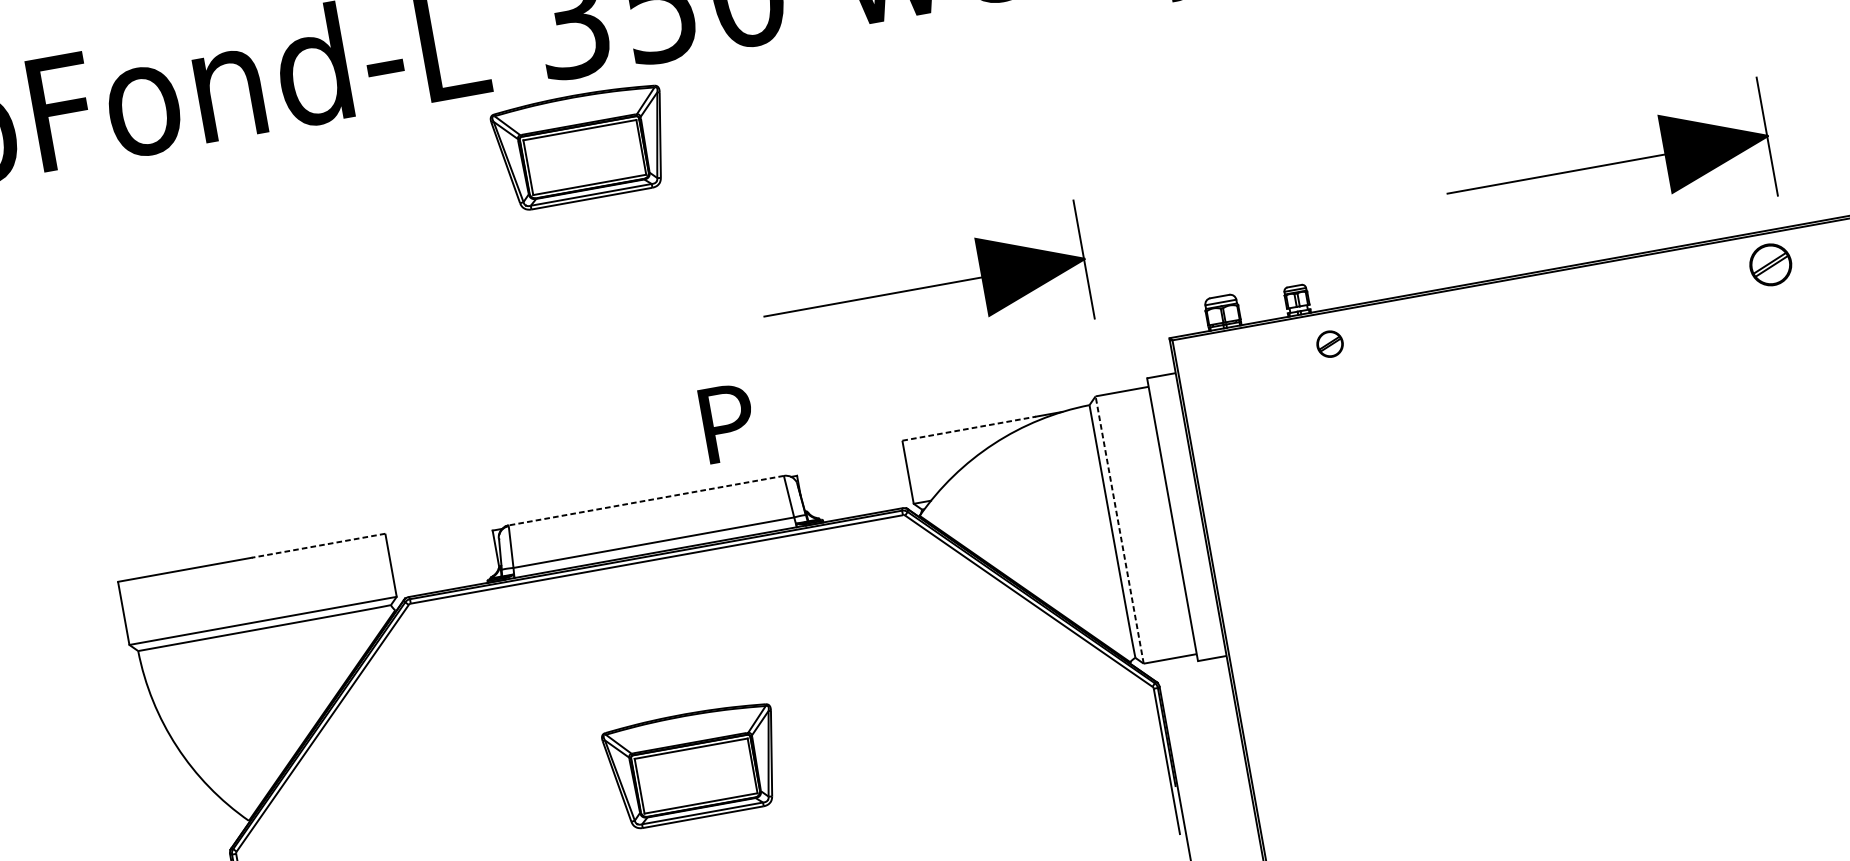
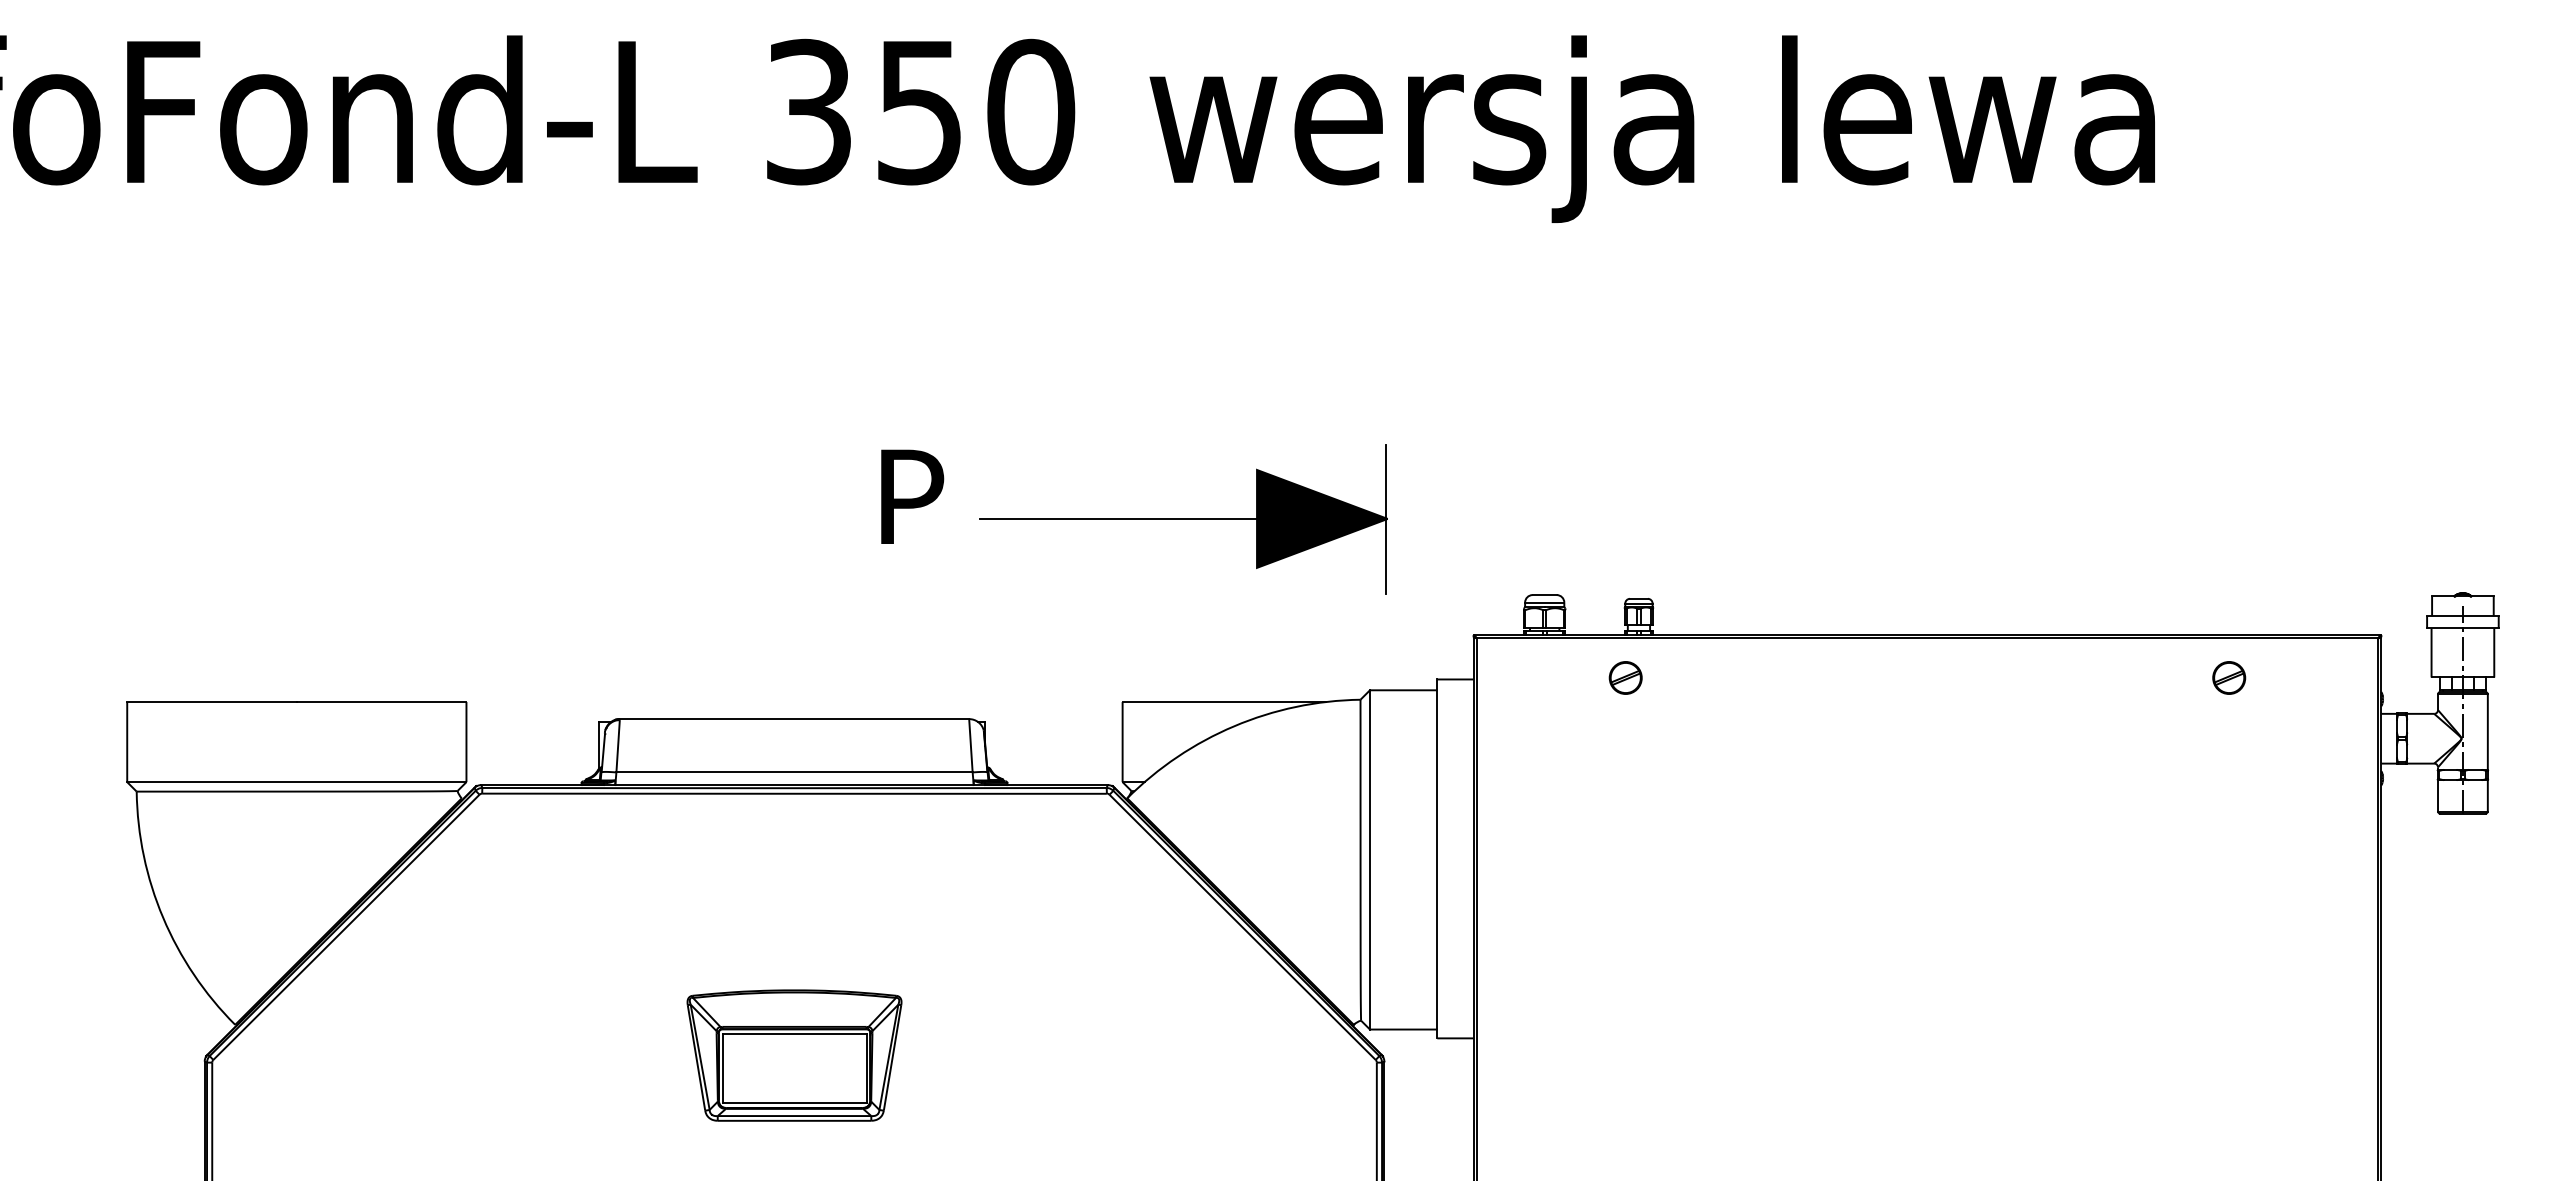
part: (582, 147) -> (794, 270), removed
part: (1607, 165) -> (2050, 519), removed
part: (1771, 264) -> (2229, 677), size x0.62
part: (1329, 343) -> (1625, 677), moved
text: (728, 422) -> (912, 496), moved
line: (969, 429) -> (1207, 702), dashed -> solid
line: (646, 500) -> (794, 719), dashed -> solid
line: (1119, 529) -> (1369, 859), dashed -> solid
line: (318, 546) -> (381, 702), dashed -> solid

